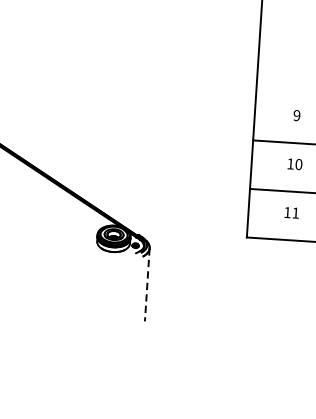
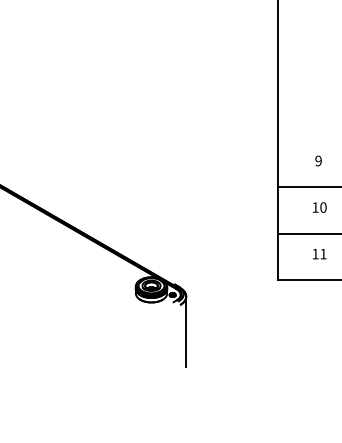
line: (147, 285) -> (186, 332), dashed -> solid

